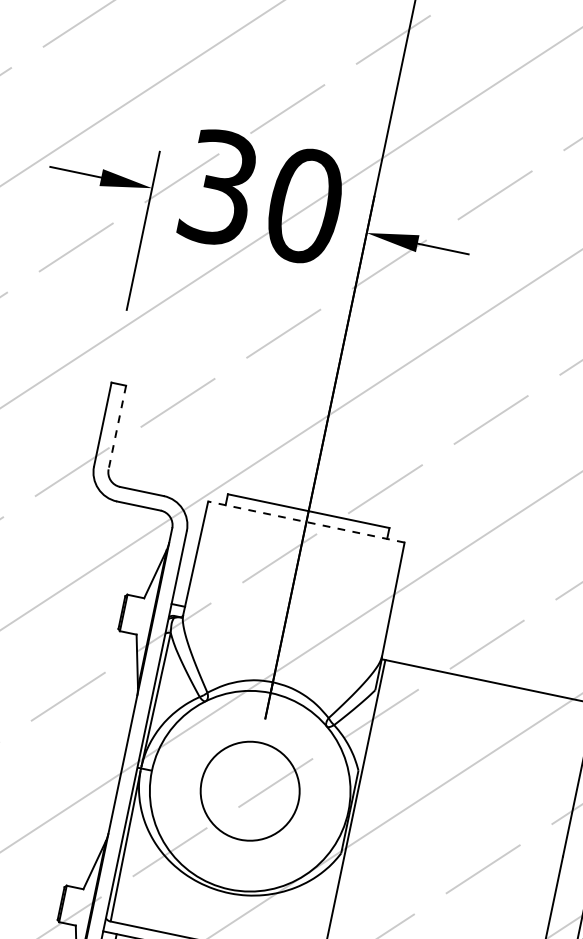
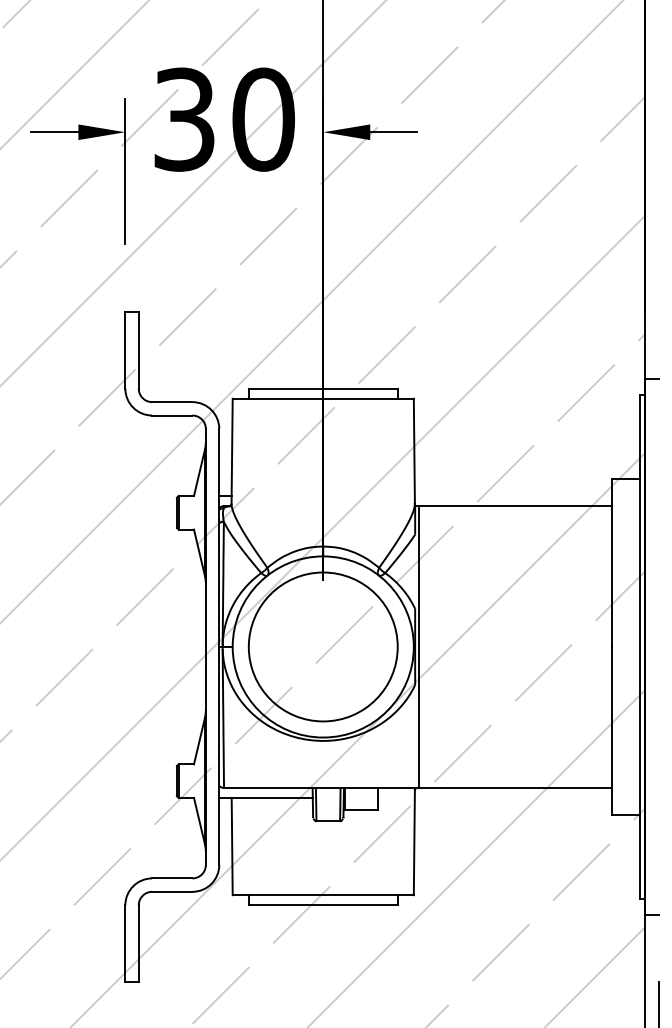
line: (116, 427) -> (138, 350), dashed -> solid
line: (306, 521) -> (323, 398), dashed -> solid
circle: (249, 790) -> (322, 646), size x1.67

